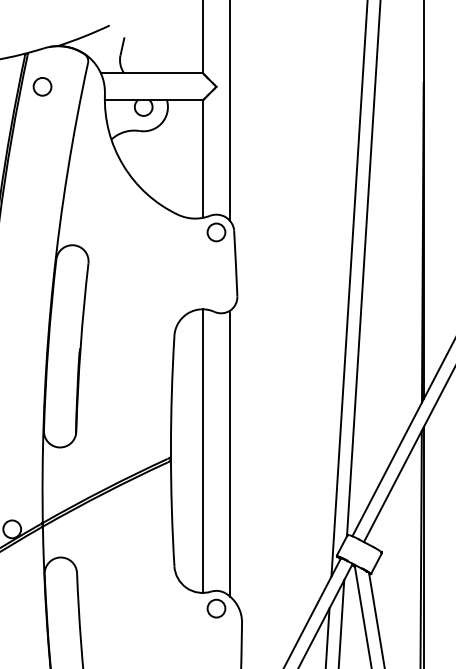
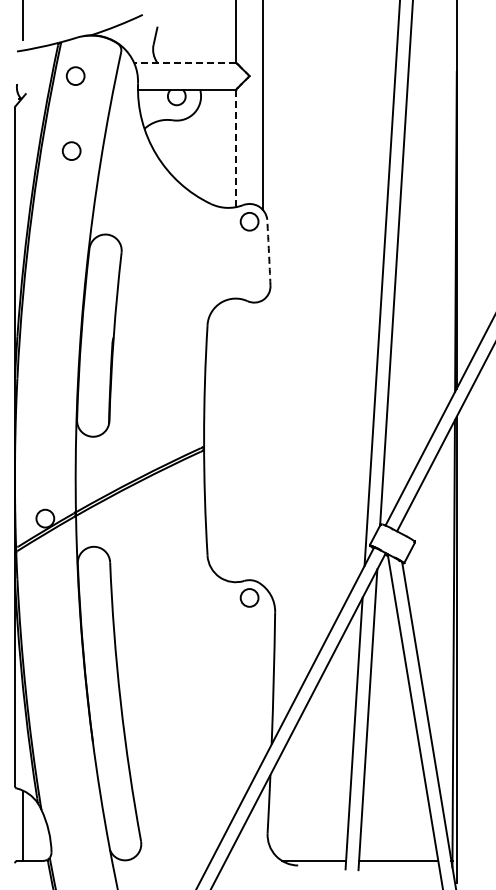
line: (151, 73) -> (184, 62), solid -> dashed
line: (202, 159) -> (235, 148), solid -> dashed
circle: (38, 161) -> (71, 150), added
arc: (235, 263) -> (268, 252), solid -> dashed
line: (202, 451) -> (235, 440), removed
line: (230, 453) -> (263, 442), removed

